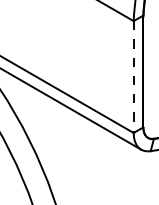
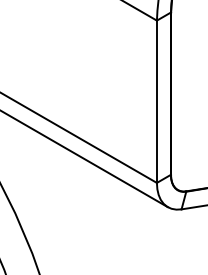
line: (133, 77) -> (156, 102), dashed -> solid

